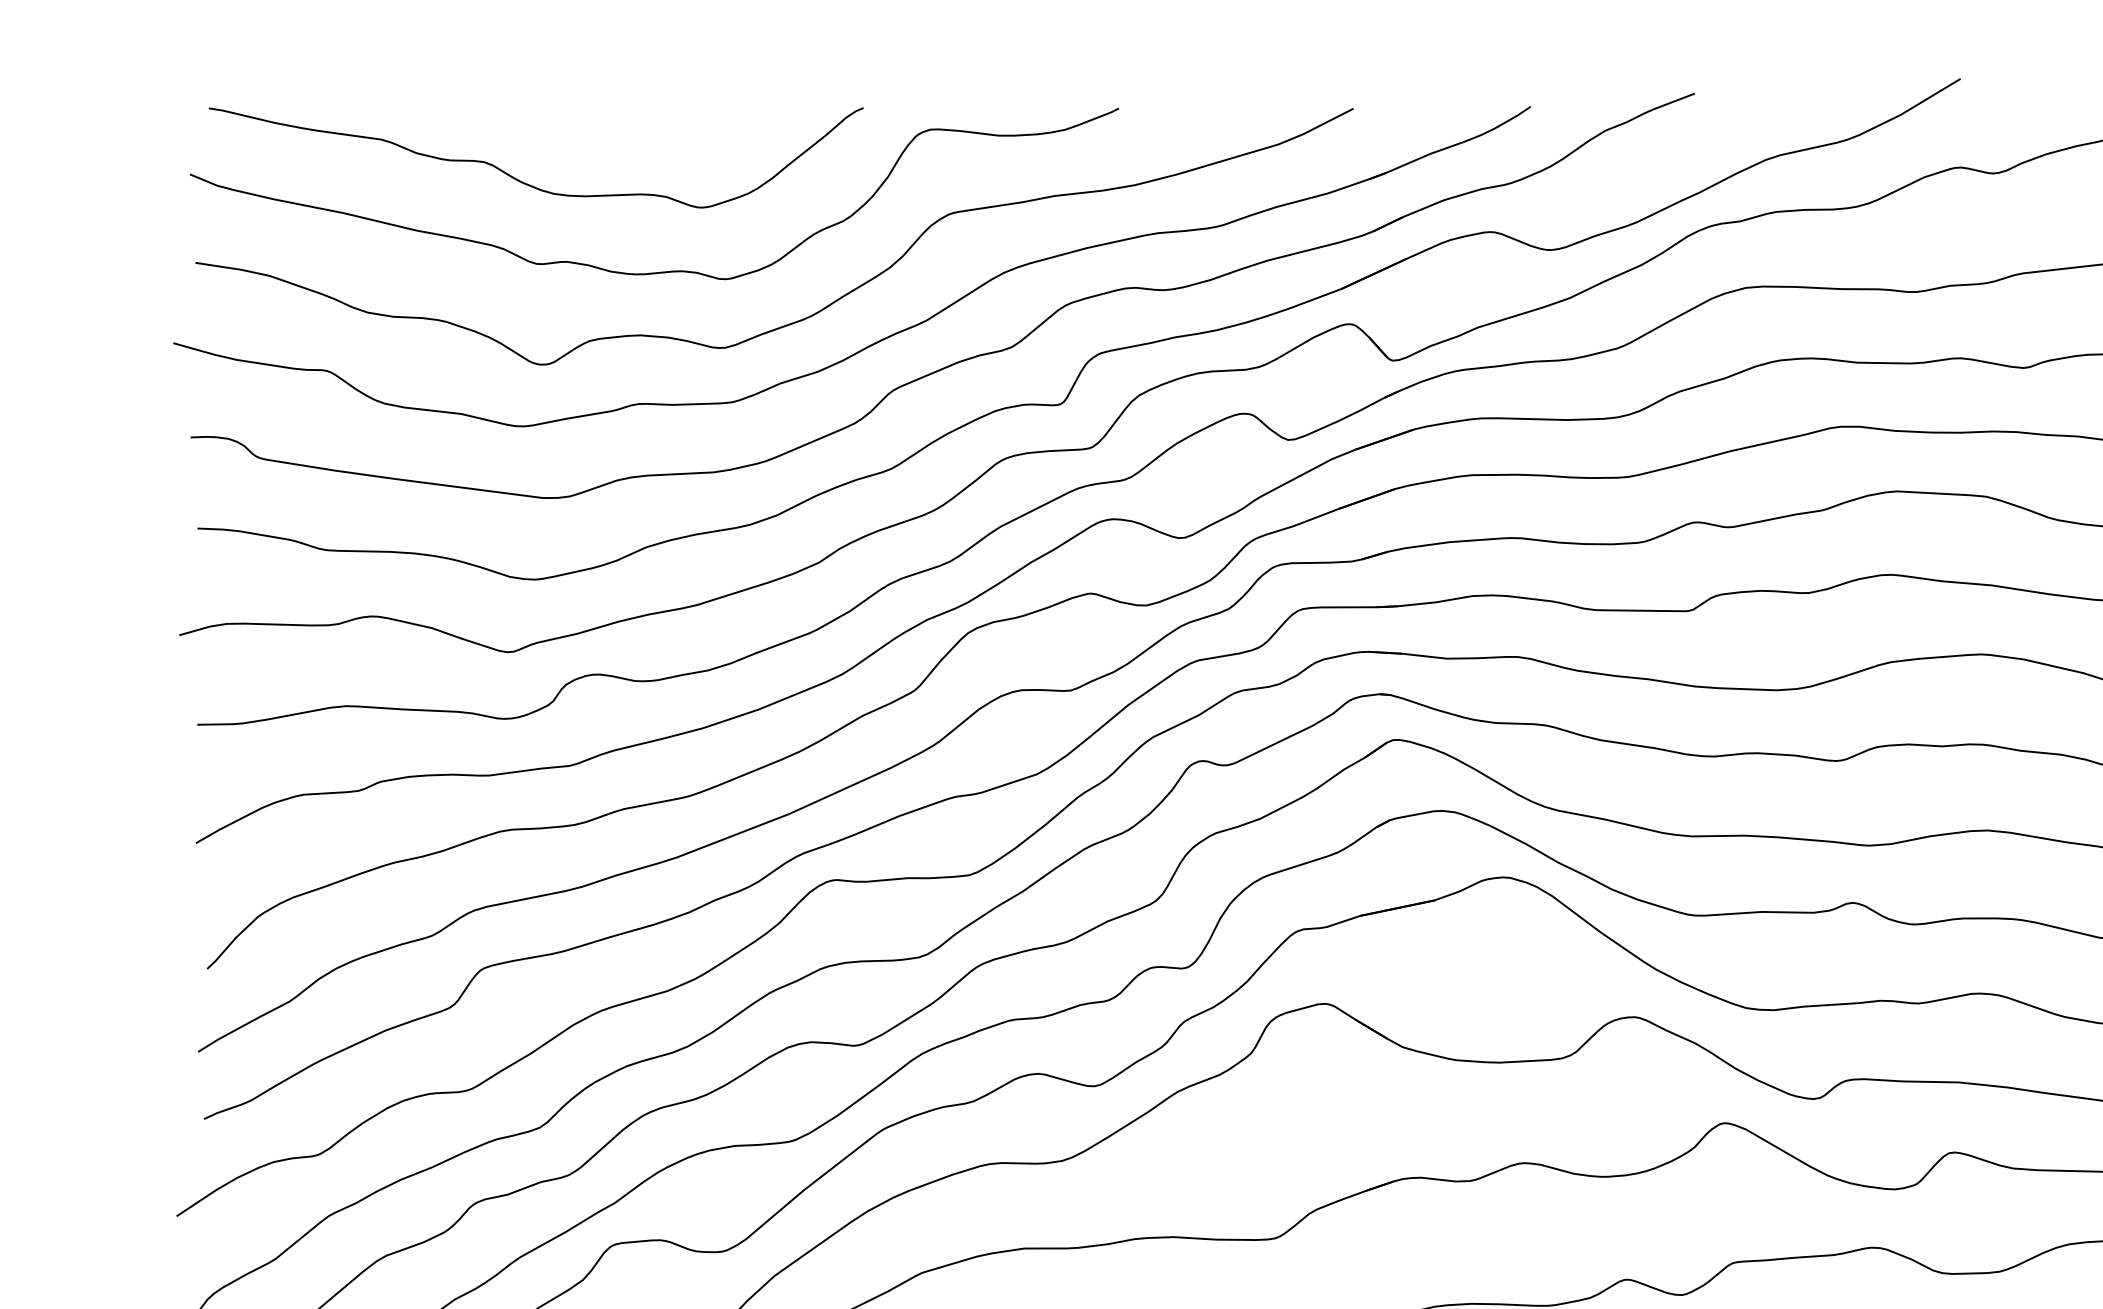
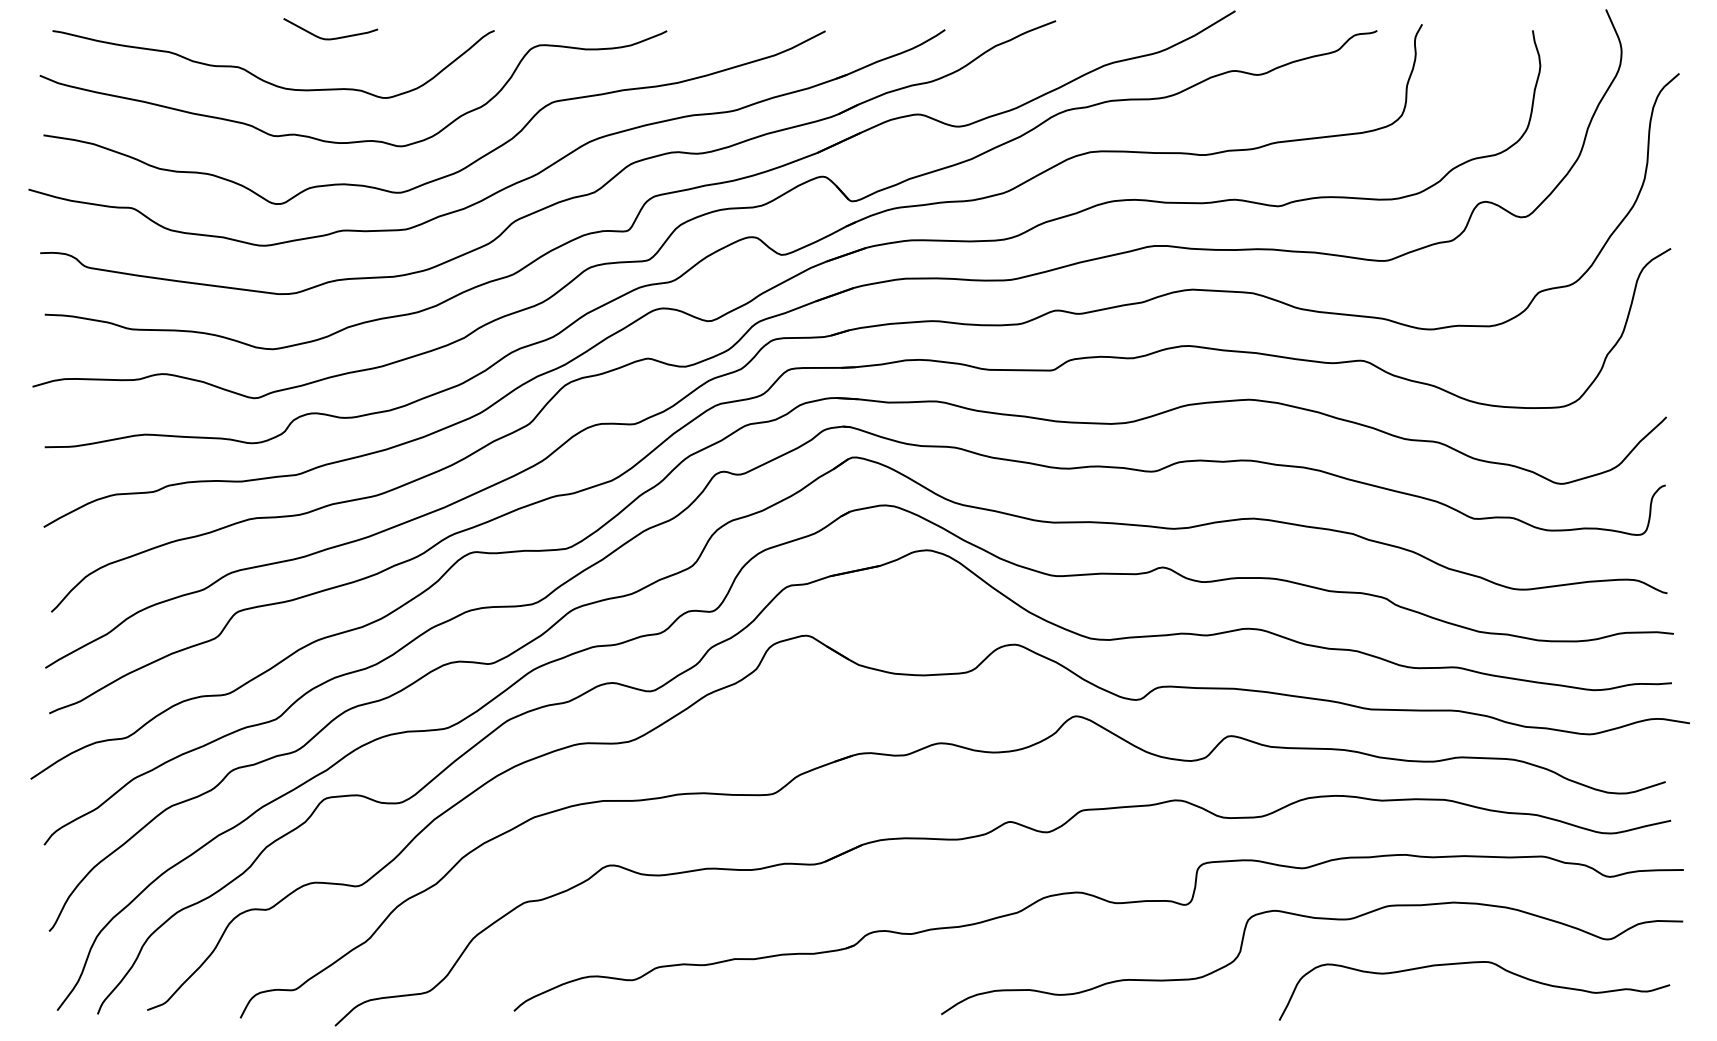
curve: (620, 119) -> (330, 38), added

